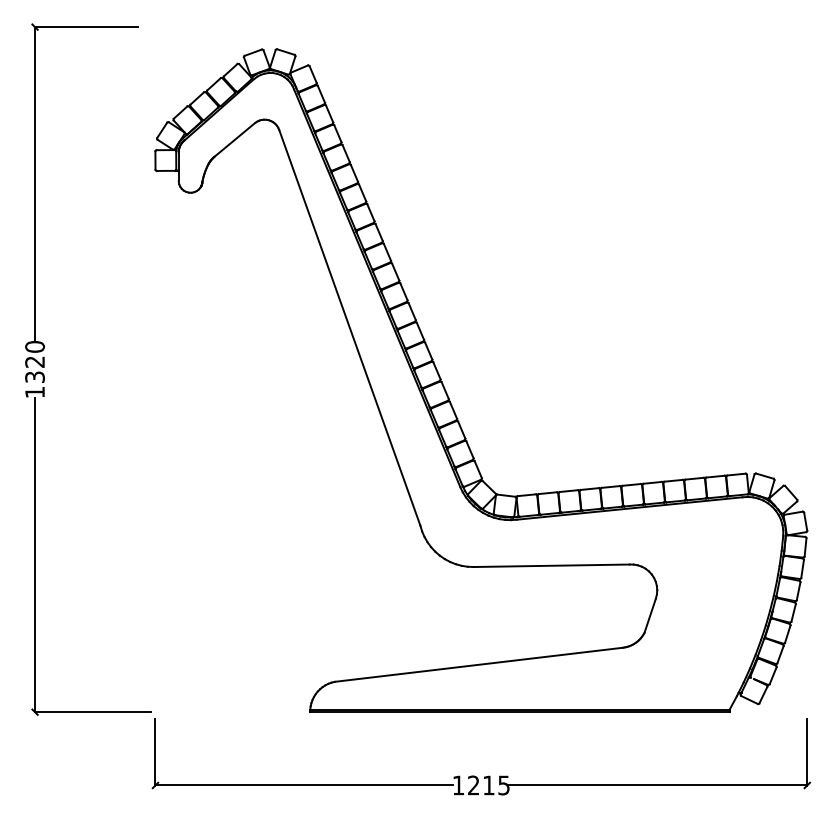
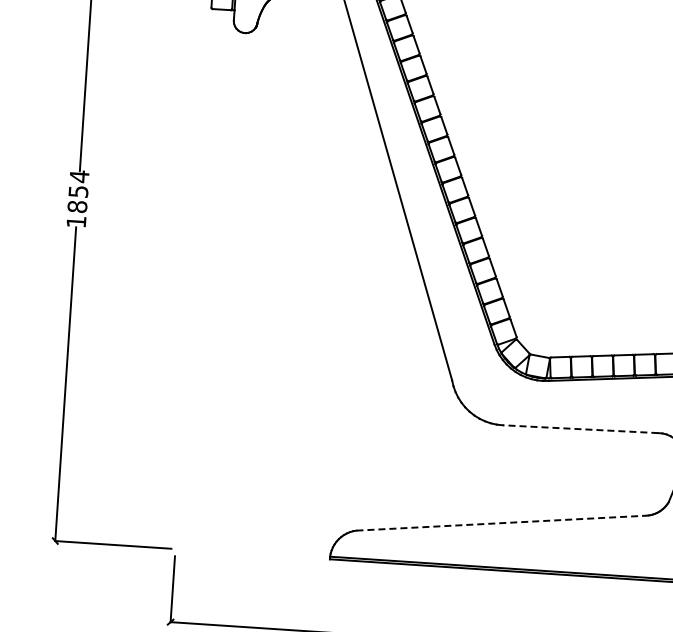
text: (34, 361) -> (77, 191), 1320 -> 1854
line: (551, 565) -> (580, 428), solid -> dashed
line: (479, 664) -> (501, 522), solid -> dashed

